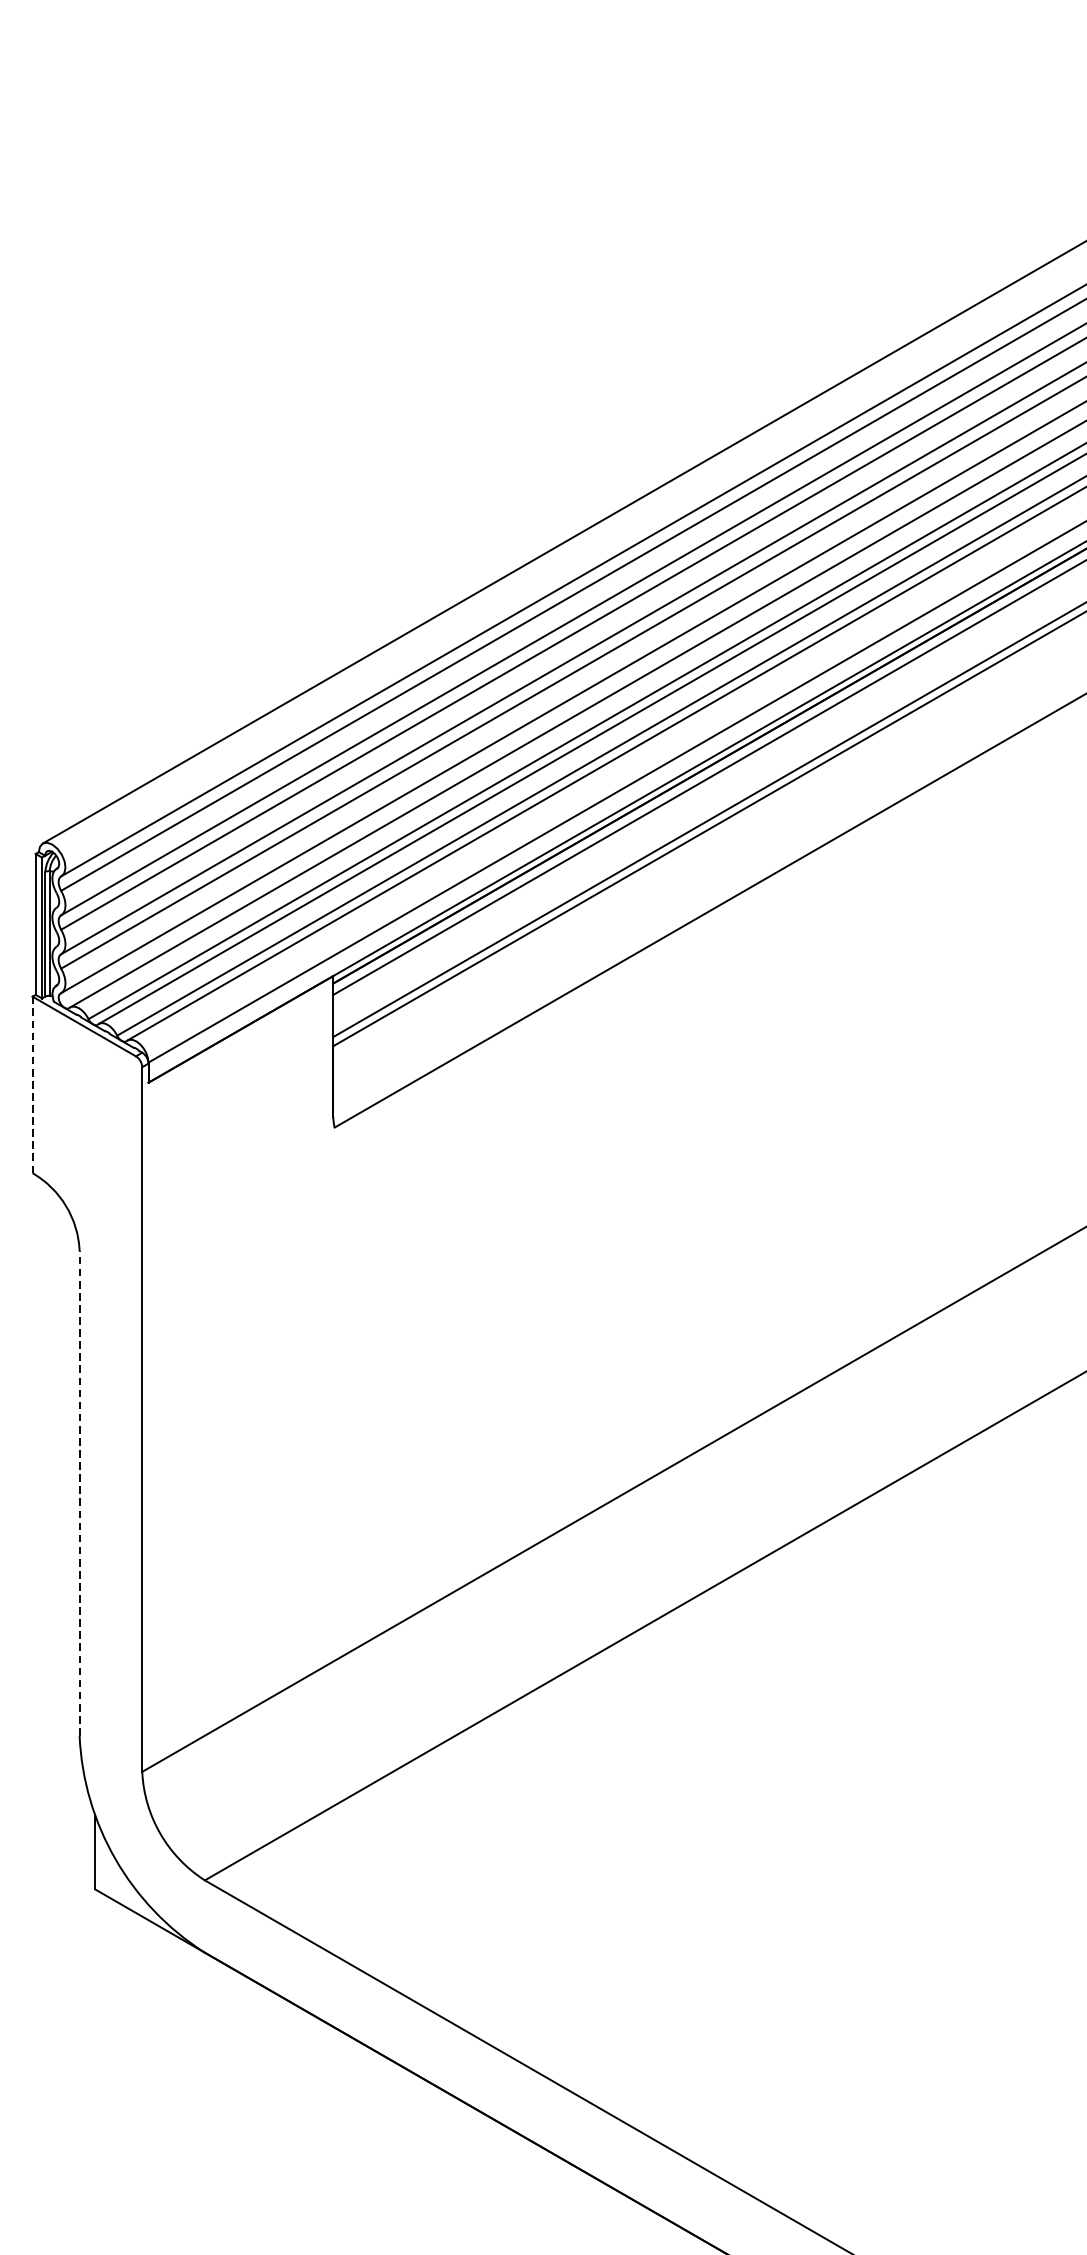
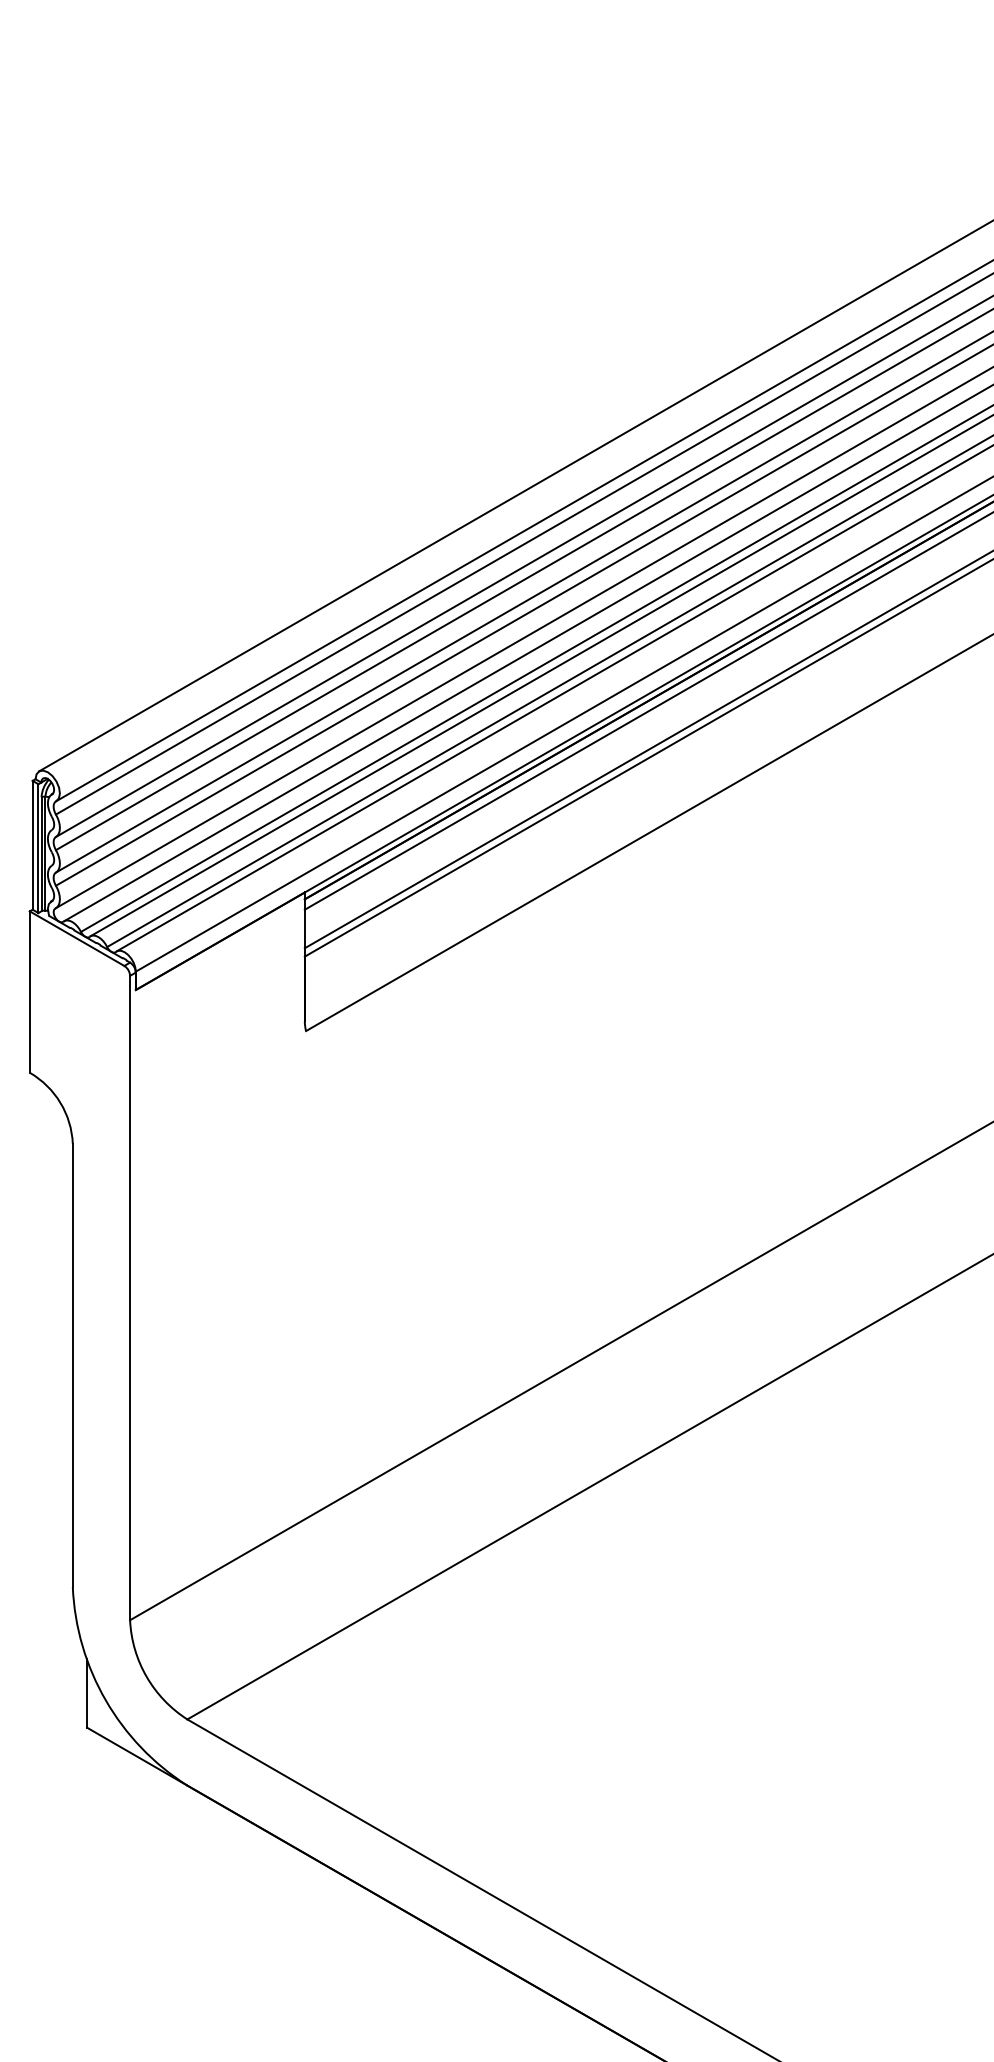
line: (32, 1085) -> (29, 992), dashed -> solid
line: (79, 1493) -> (72, 1365), dashed -> solid

